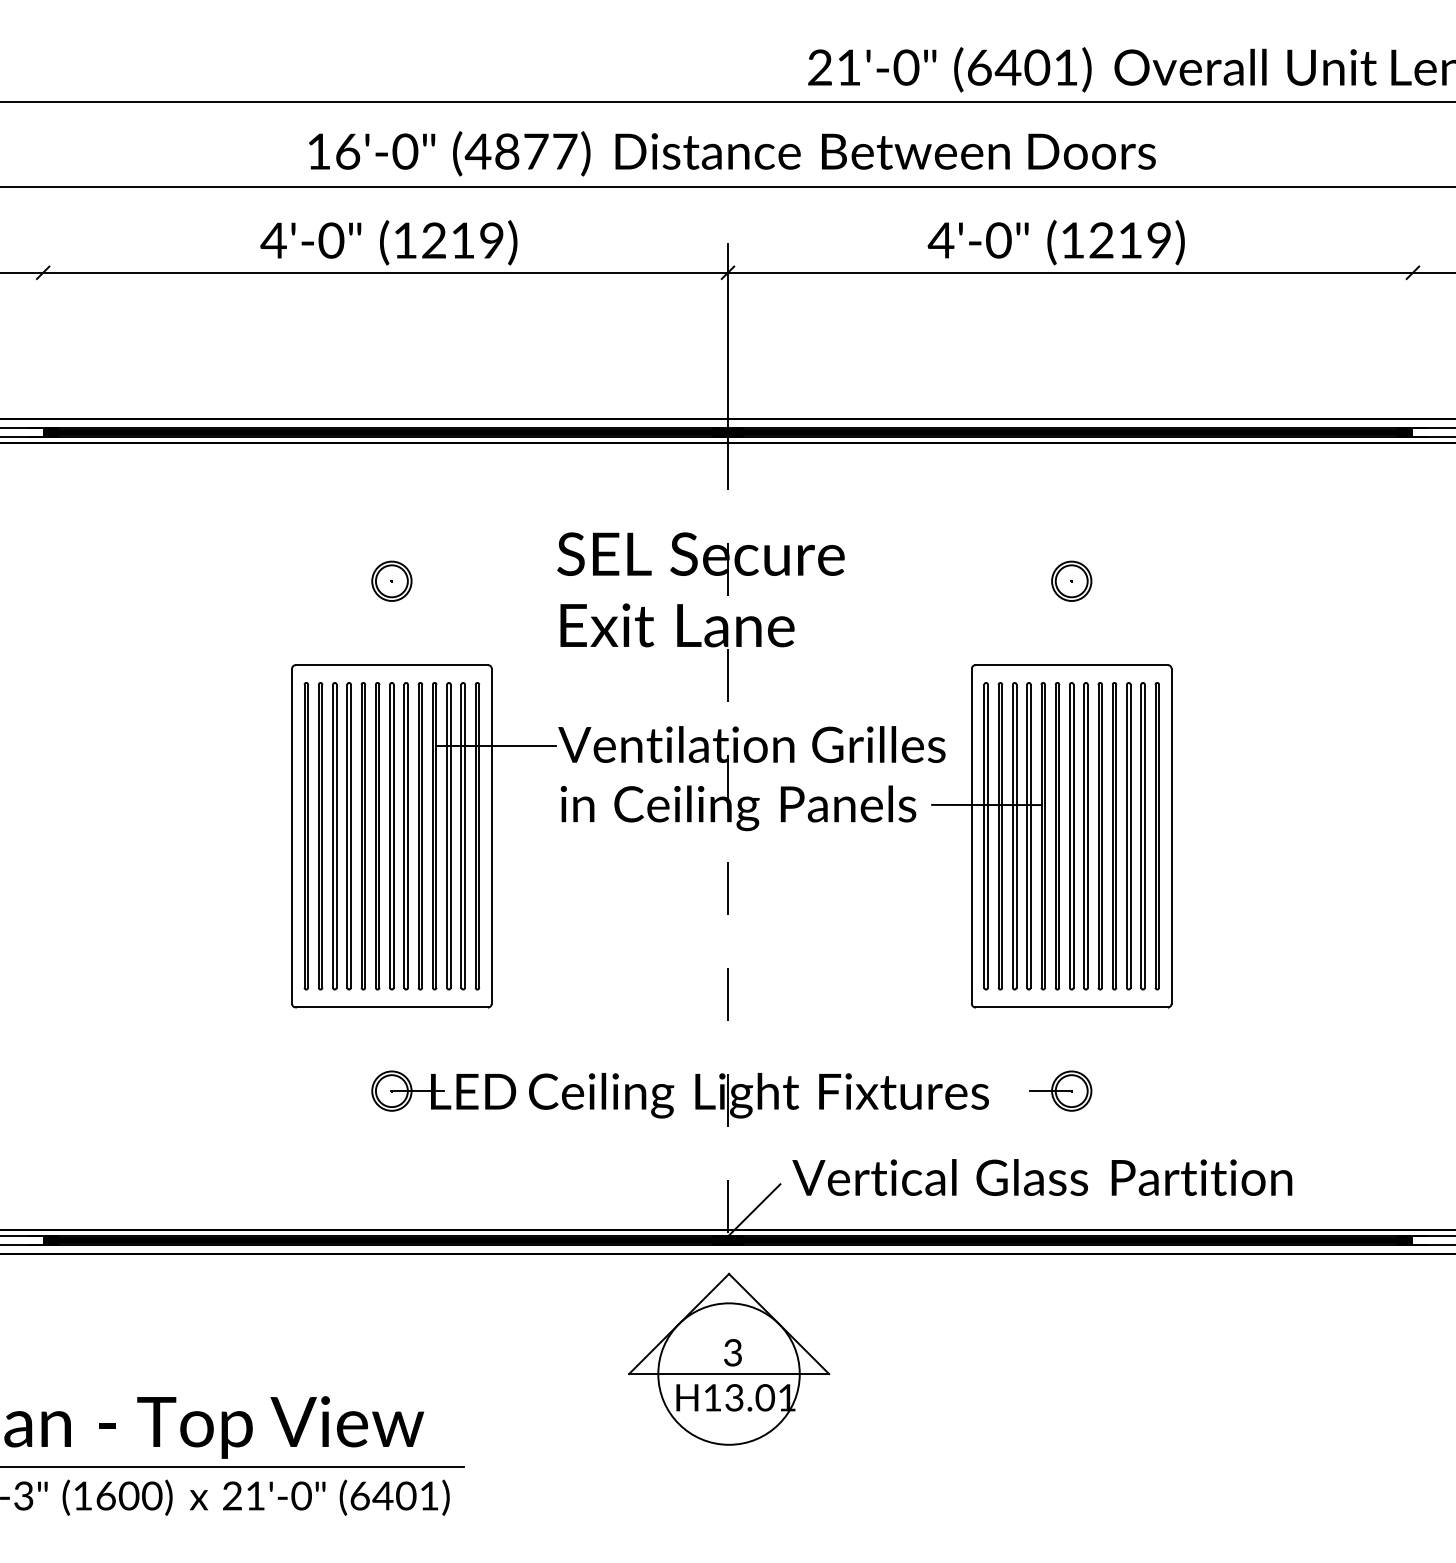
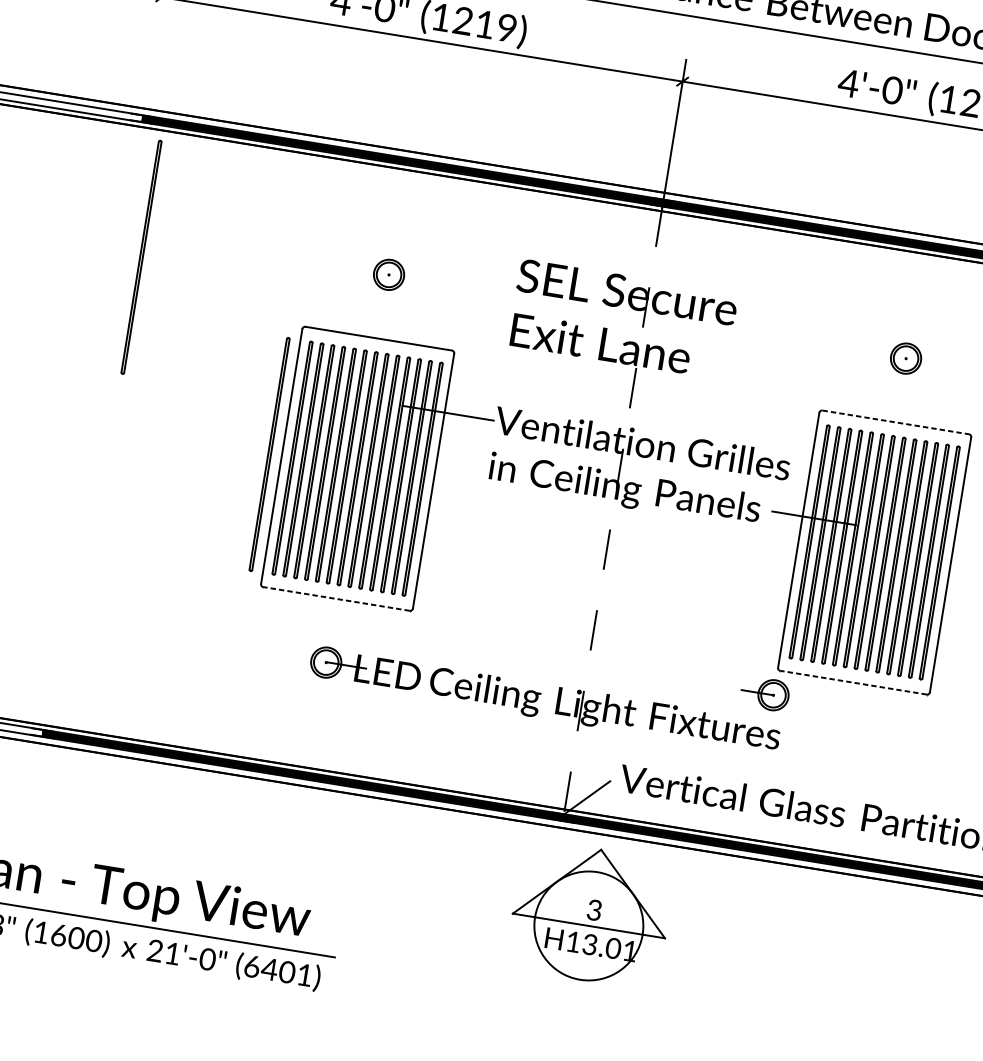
part: (70, 610) -> (141, 257), added
line: (1072, 665) -> (896, 422), solid -> dashed
part: (275, 836) -> (269, 454), added
line: (391, 1007) -> (336, 598), solid -> dashed
line: (1071, 1007) -> (853, 682), solid -> dashed
part: (1060, 1090) -> (765, 693), moved
part: (729, 1358) -> (591, 914), moved

